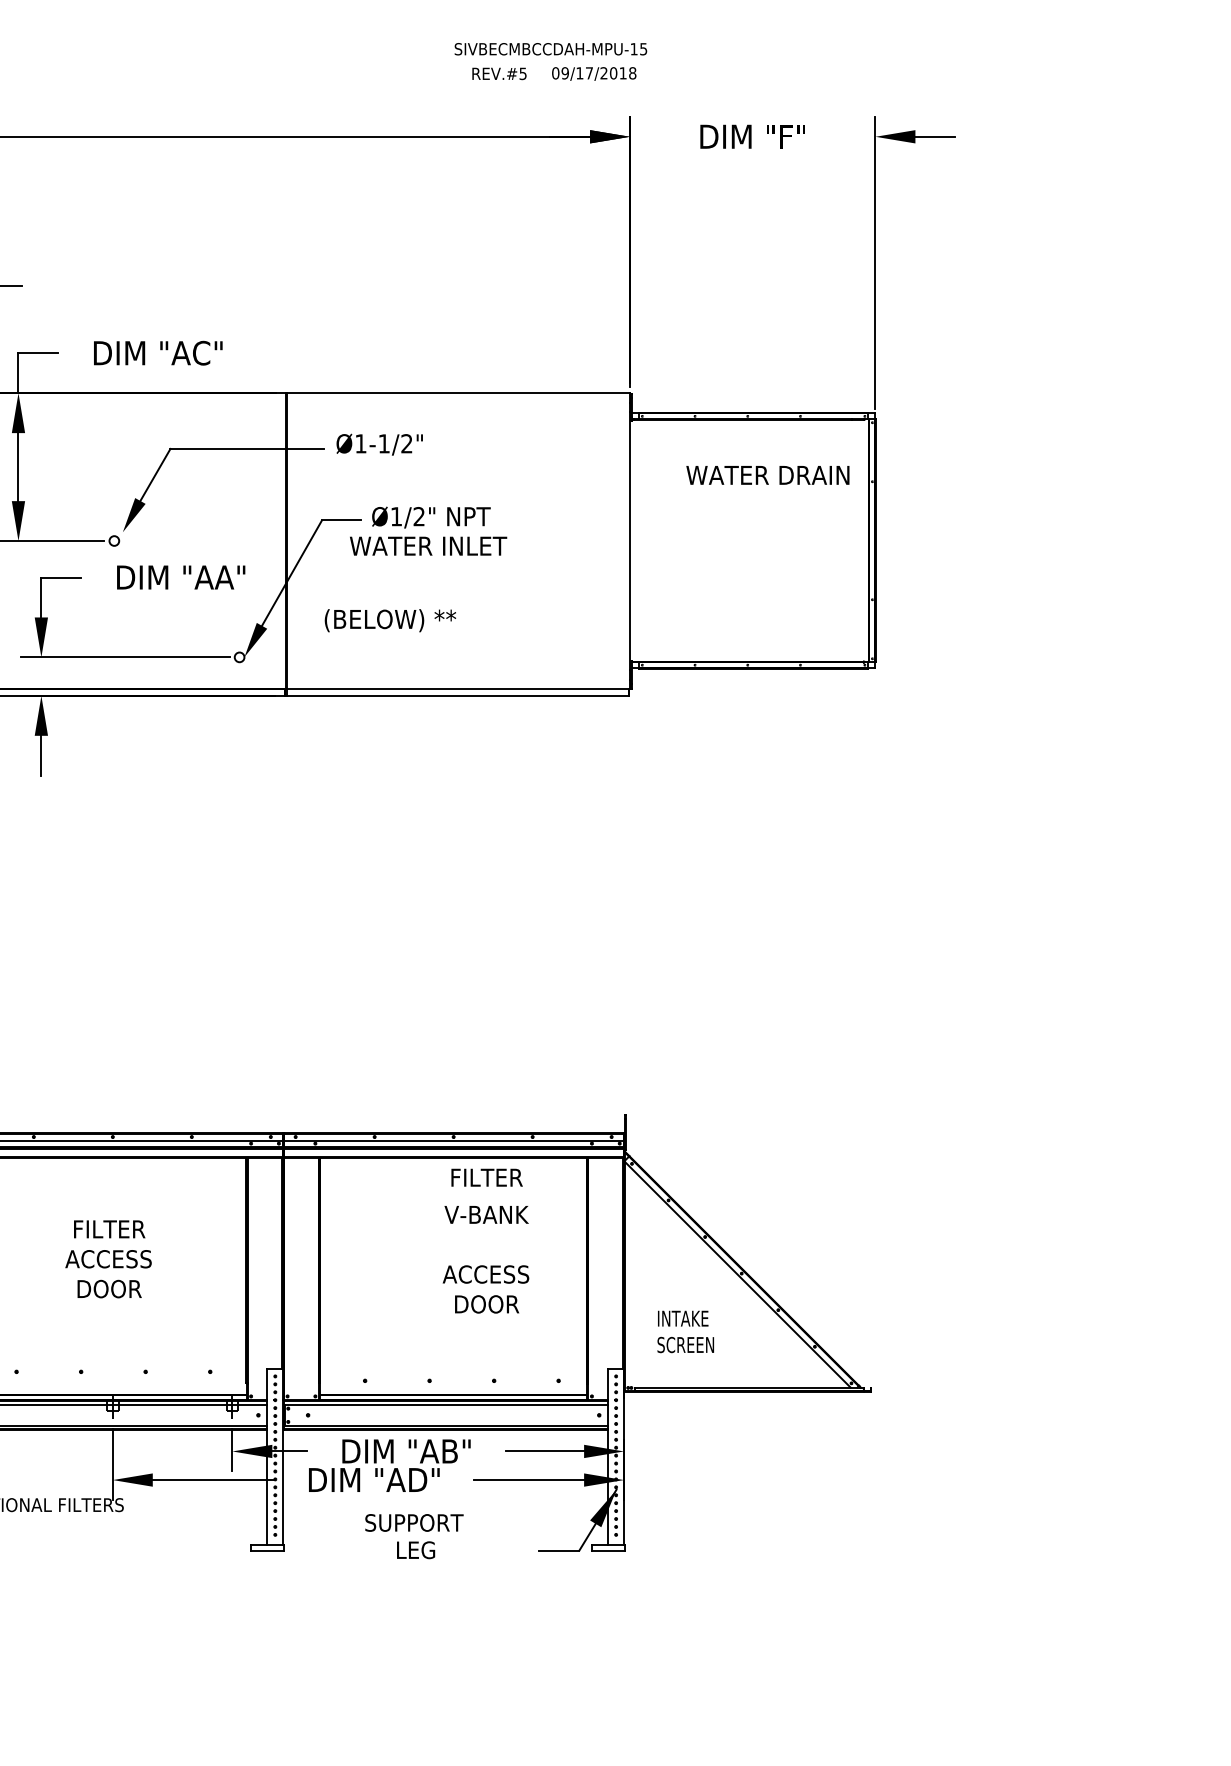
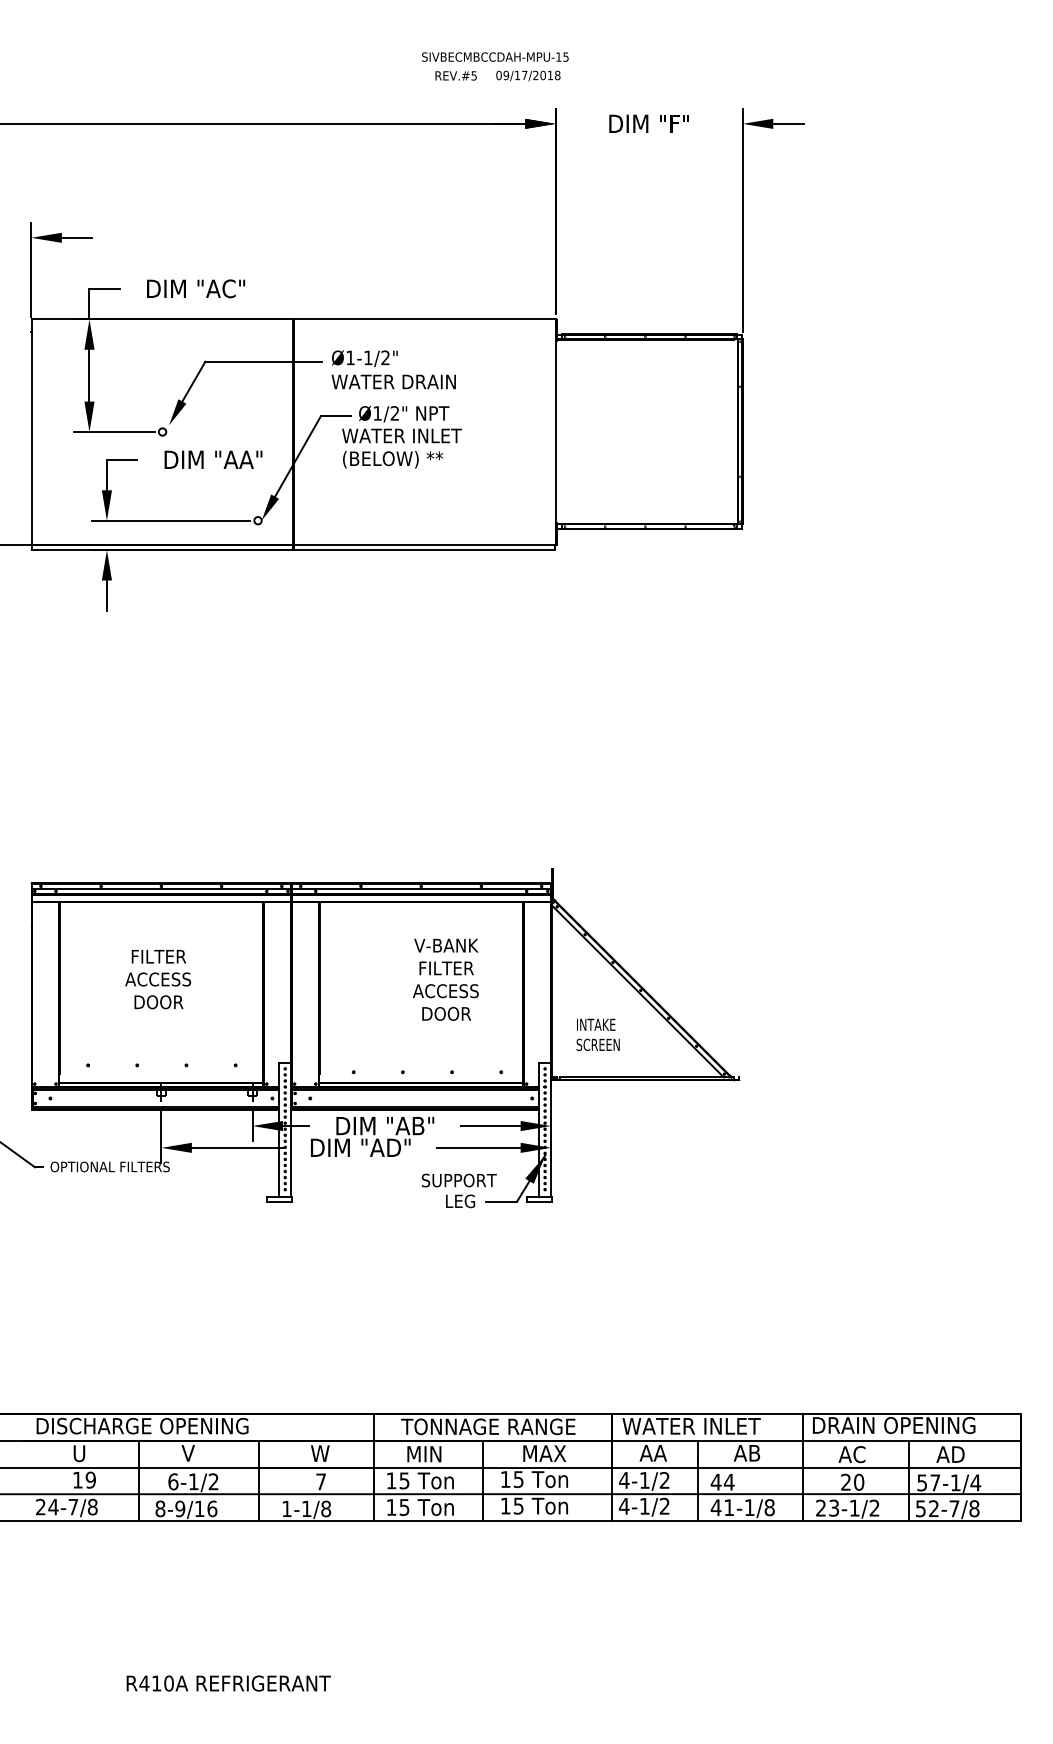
text: (767, 474) -> (393, 381), moved
text: (389, 620) -> (392, 459), moved
text: (486, 1177) -> (446, 968), moved
text: (413, 1536) -> (458, 1190), moved

